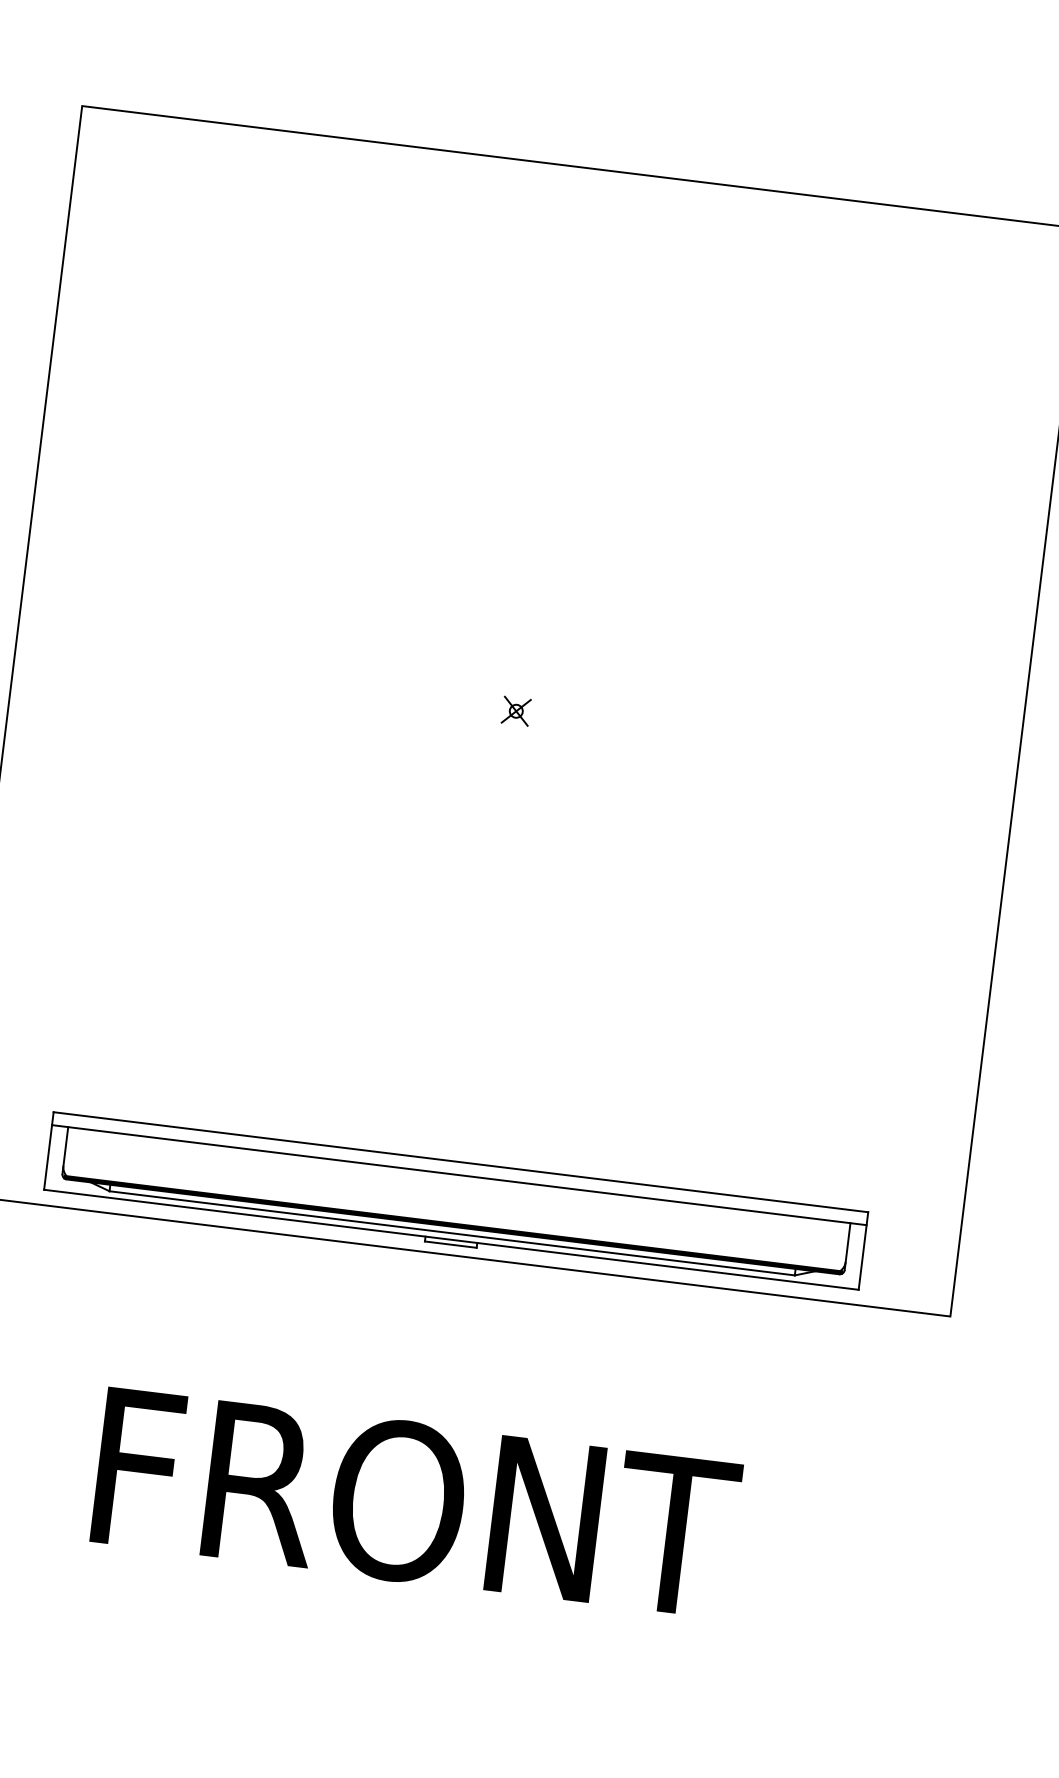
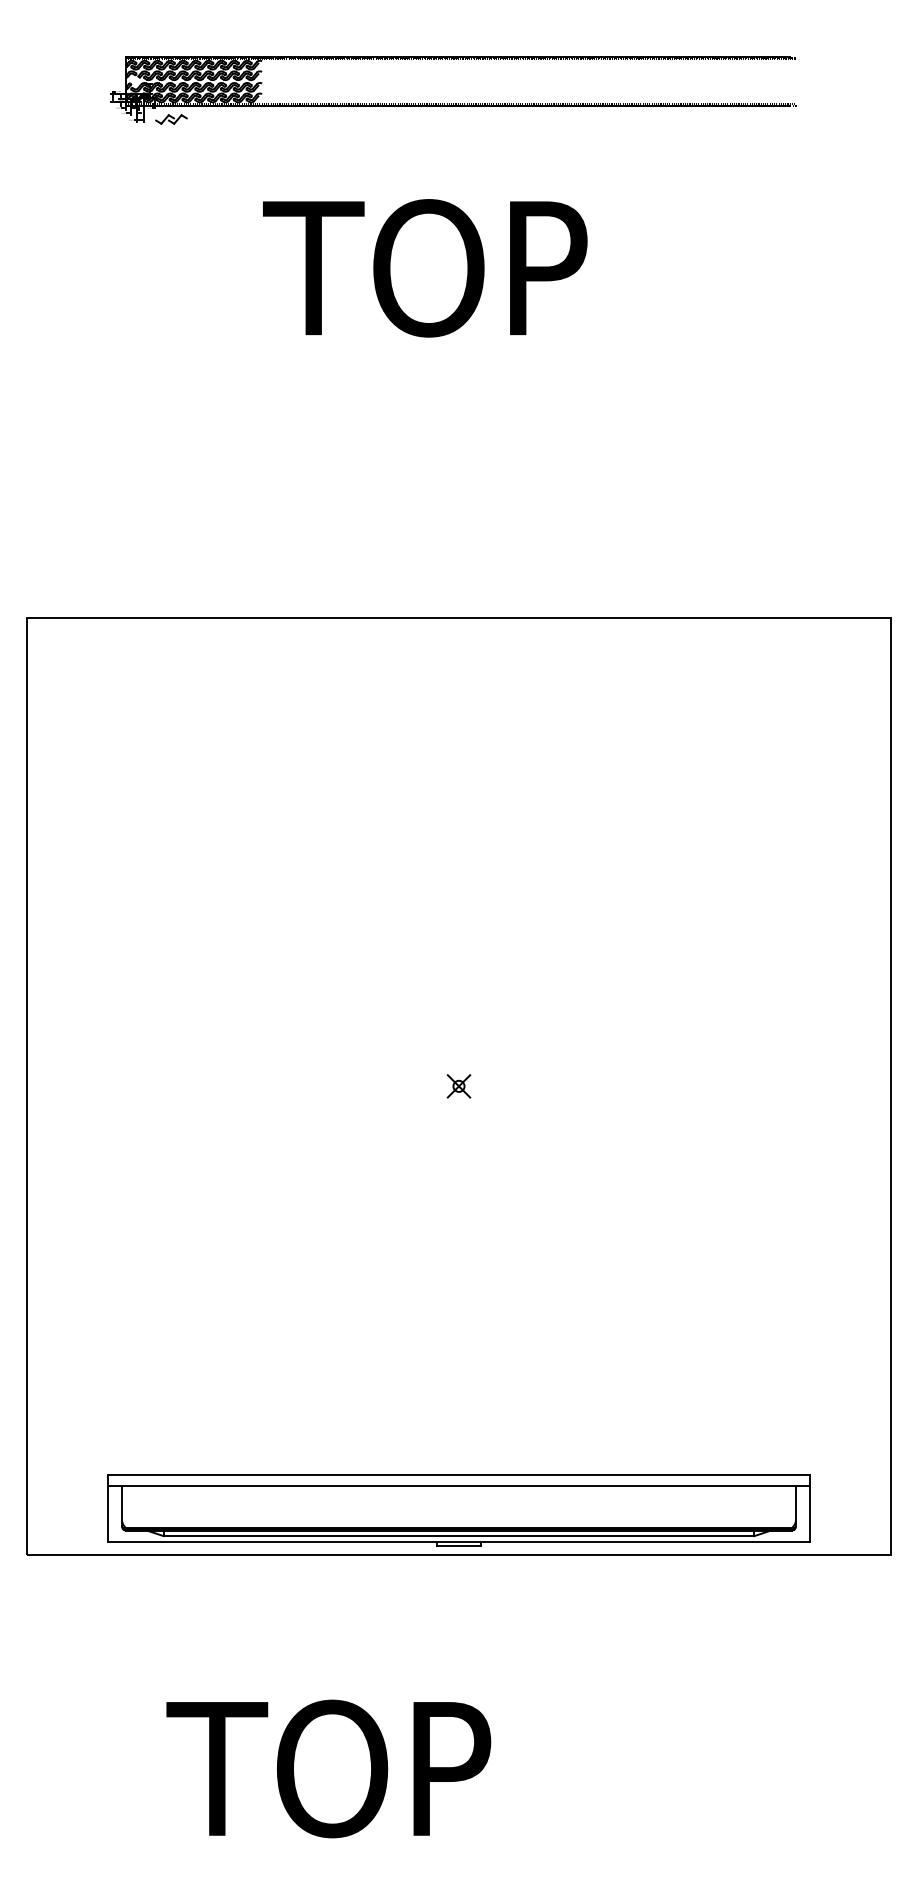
text: (406, 1501) -> (448, 1768), FRONT -> TOP

